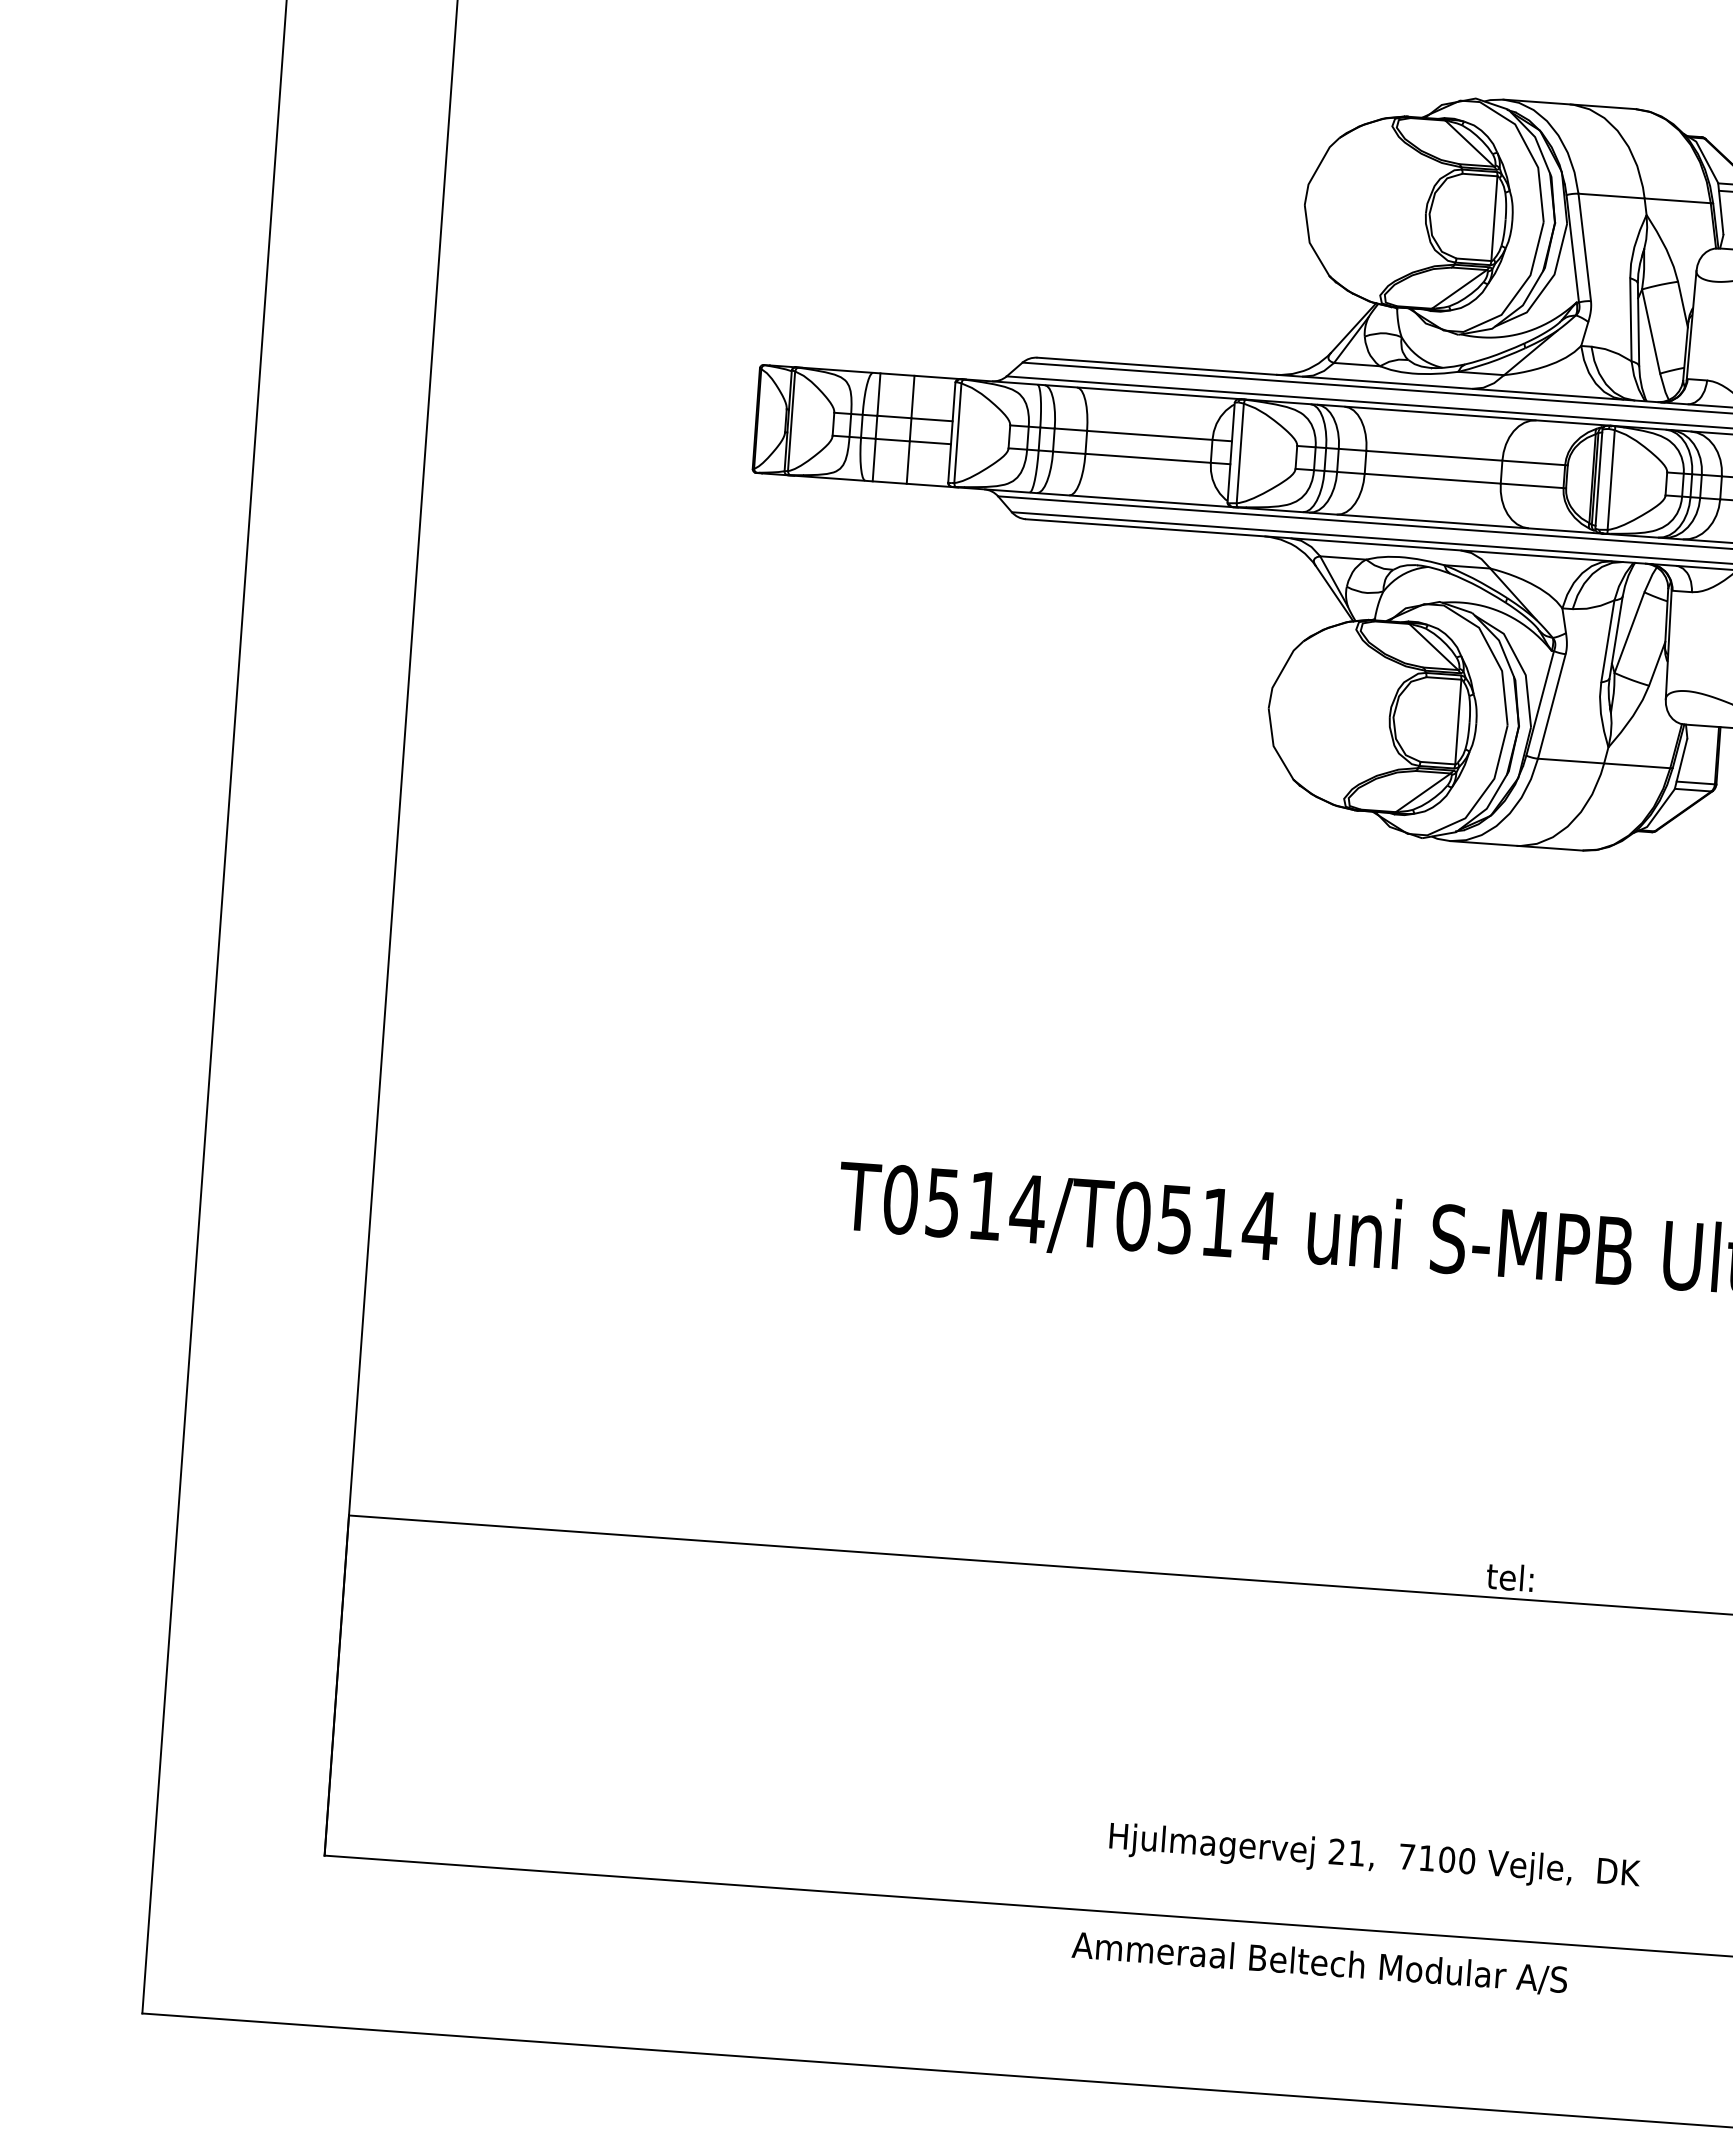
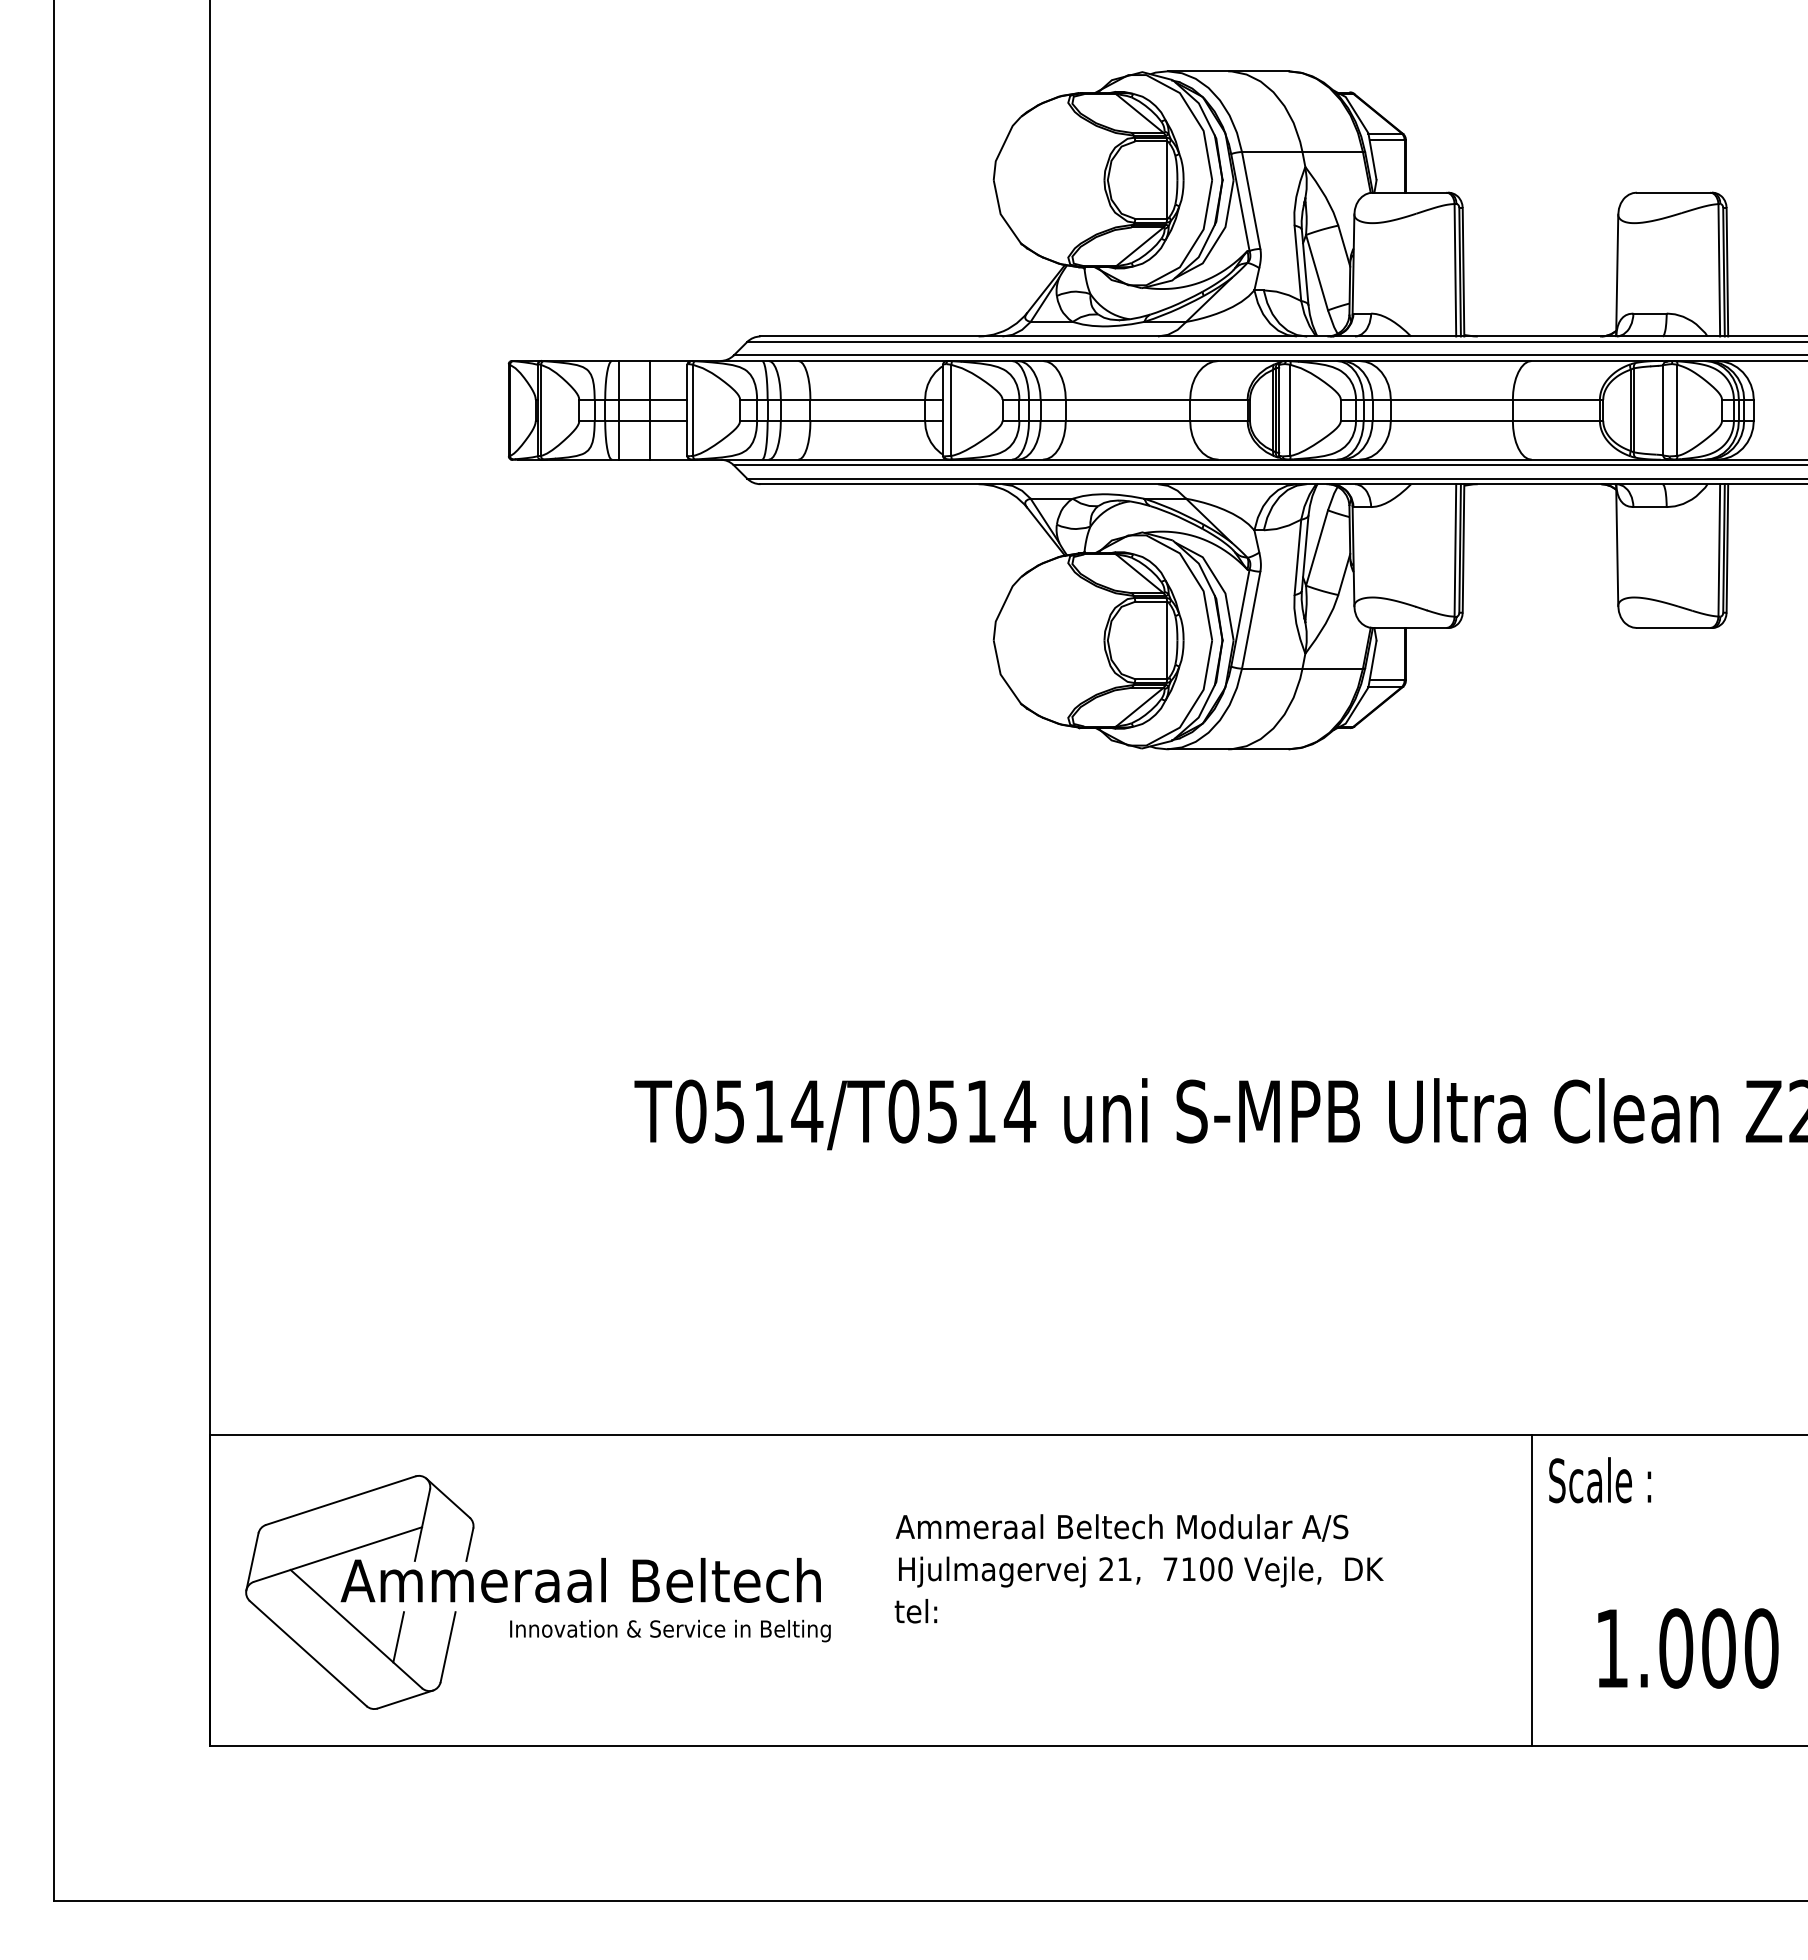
text: (1509, 1577) -> (915, 1611), moved
part: (695, 1713) -> (537, 1592), added
text: (1375, 1857) -> (1141, 1571), moved
text: (1319, 1962) -> (1121, 1527), moved

